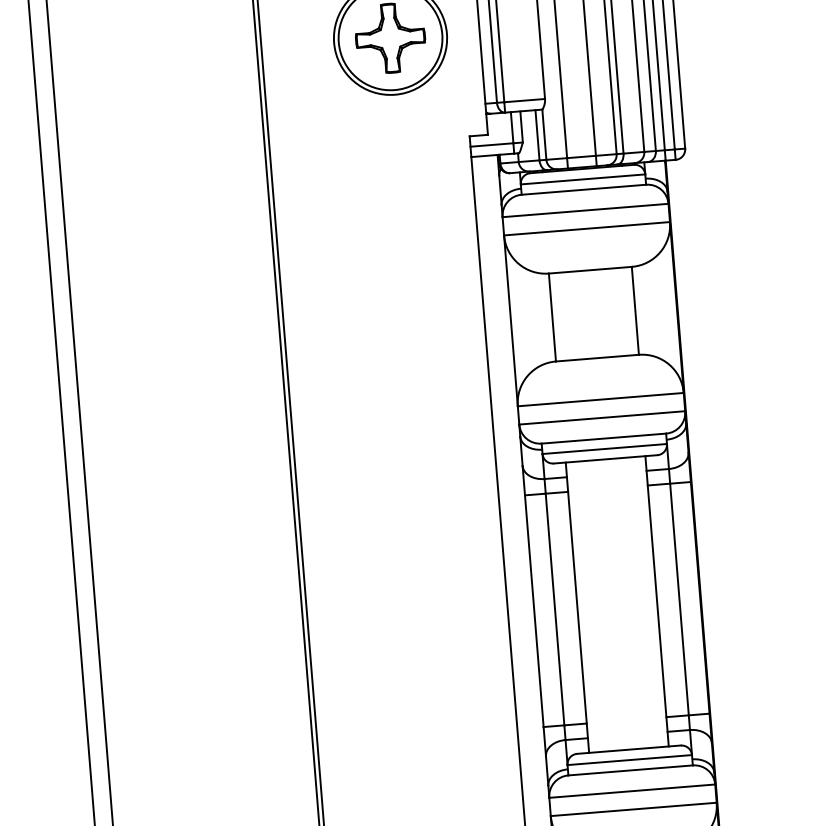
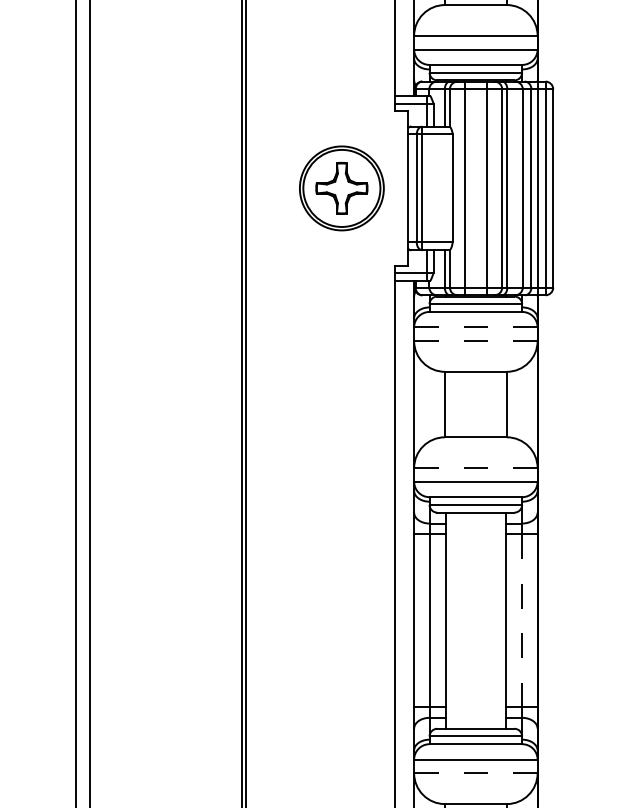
line: (585, 210) -> (475, 327), solid -> dashed
line: (586, 228) -> (475, 340), solid -> dashed
line: (600, 400) -> (475, 468), solid -> dashed
line: (679, 600) -> (522, 621), solid -> dashed
line: (633, 809) -> (475, 773), solid -> dashed

